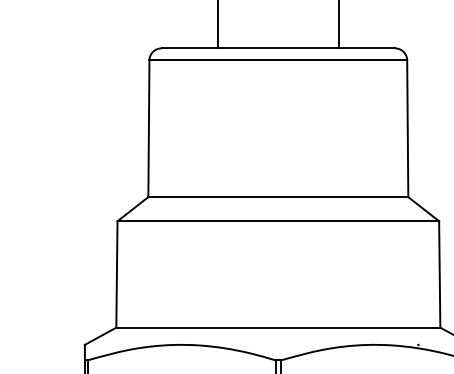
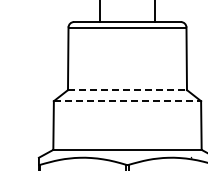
line: (278, 197) -> (127, 90), solid -> dashed
line: (278, 221) -> (127, 101), solid -> dashed

